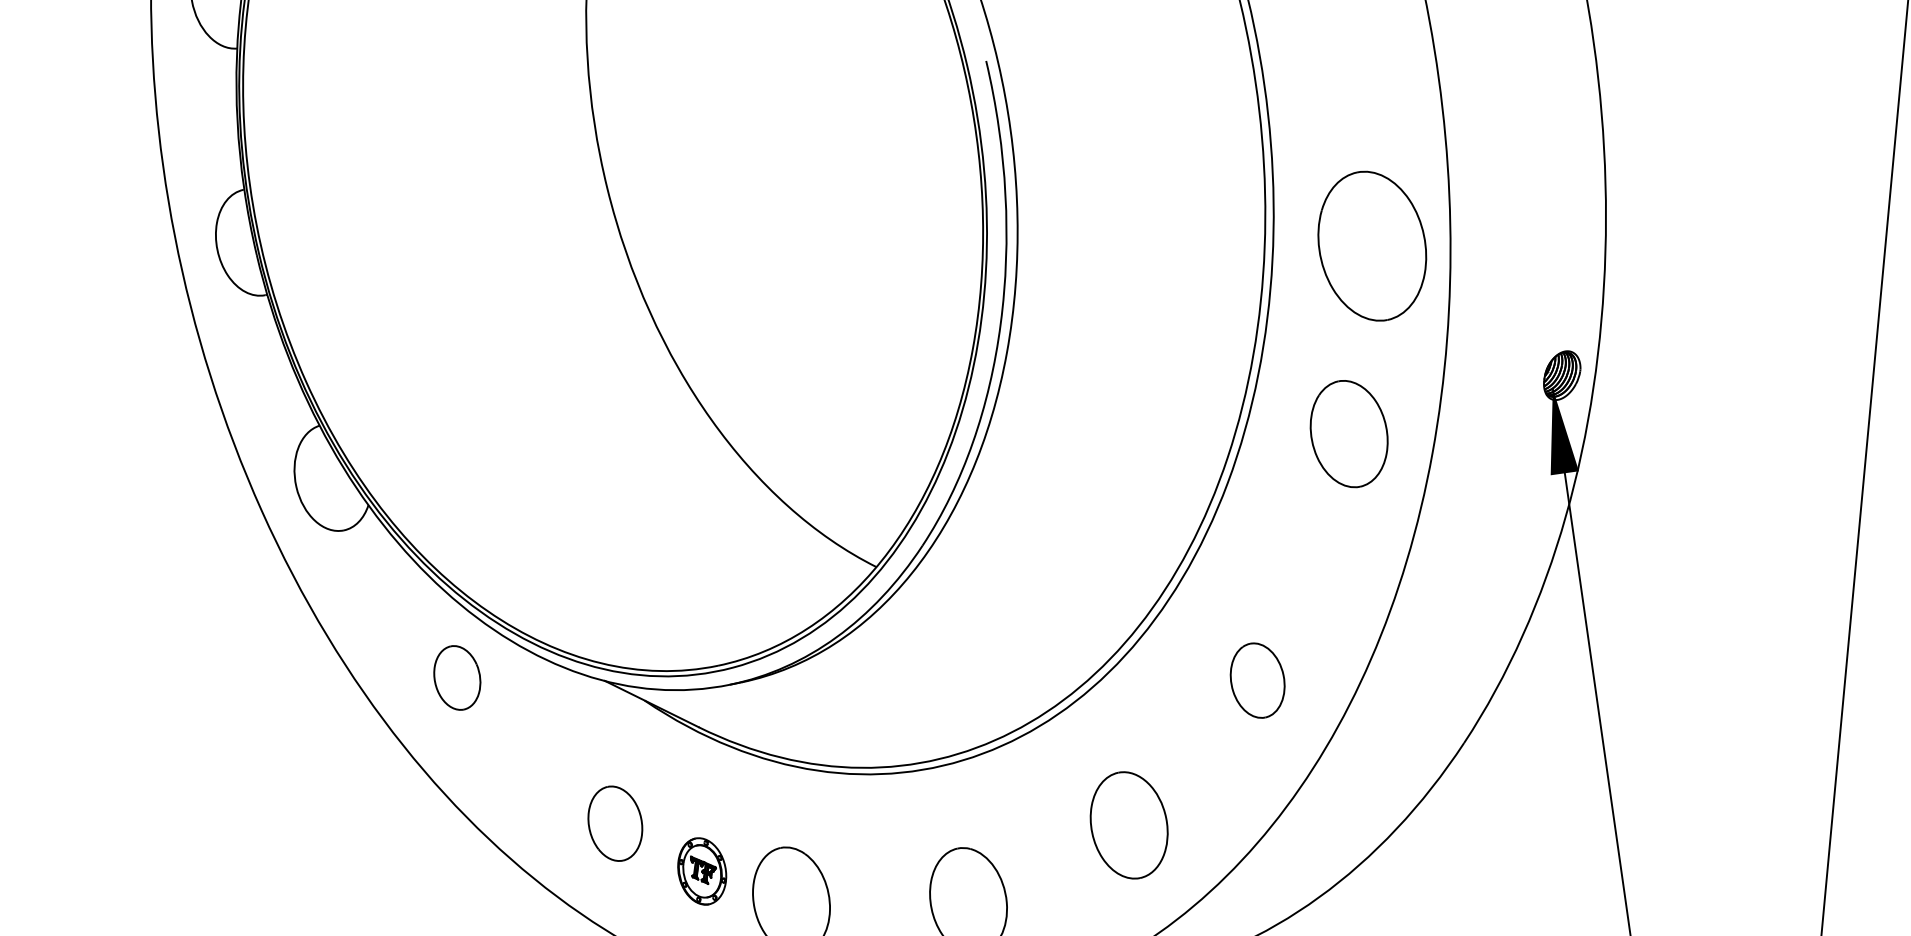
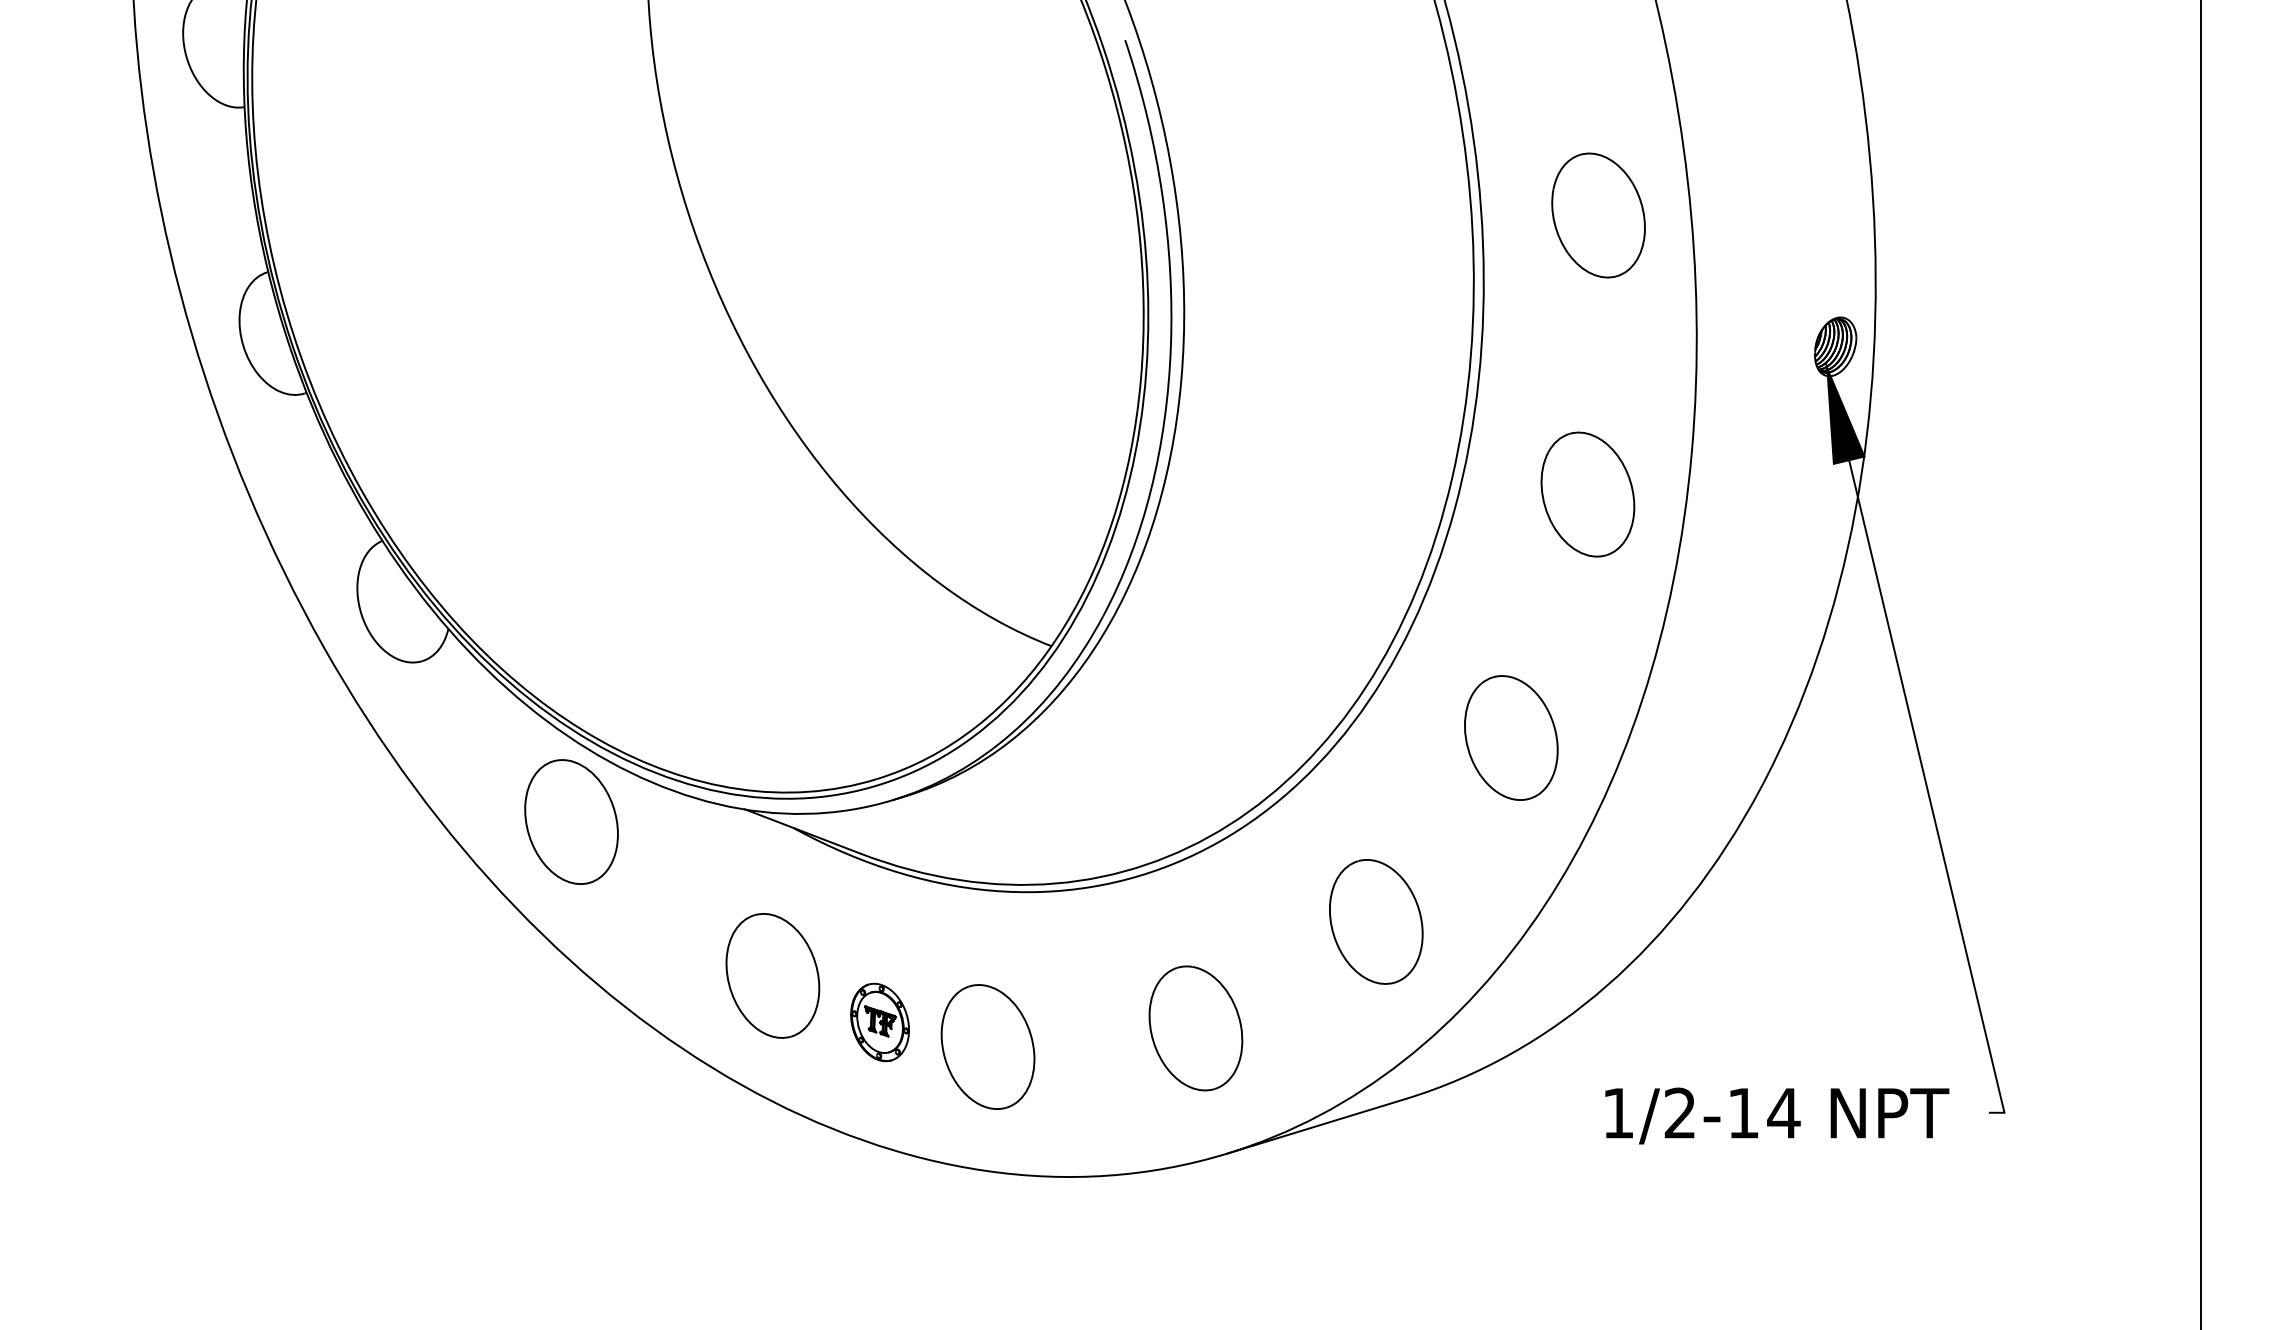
part: (1372, 246) -> (1598, 215), size x0.71
part: (1348, 433) -> (1587, 494), moved
part: (457, 677) -> (571, 821), size x1.67
part: (1257, 680) -> (1511, 737), size x1.43
part: (615, 823) -> (772, 975), size x1.43

